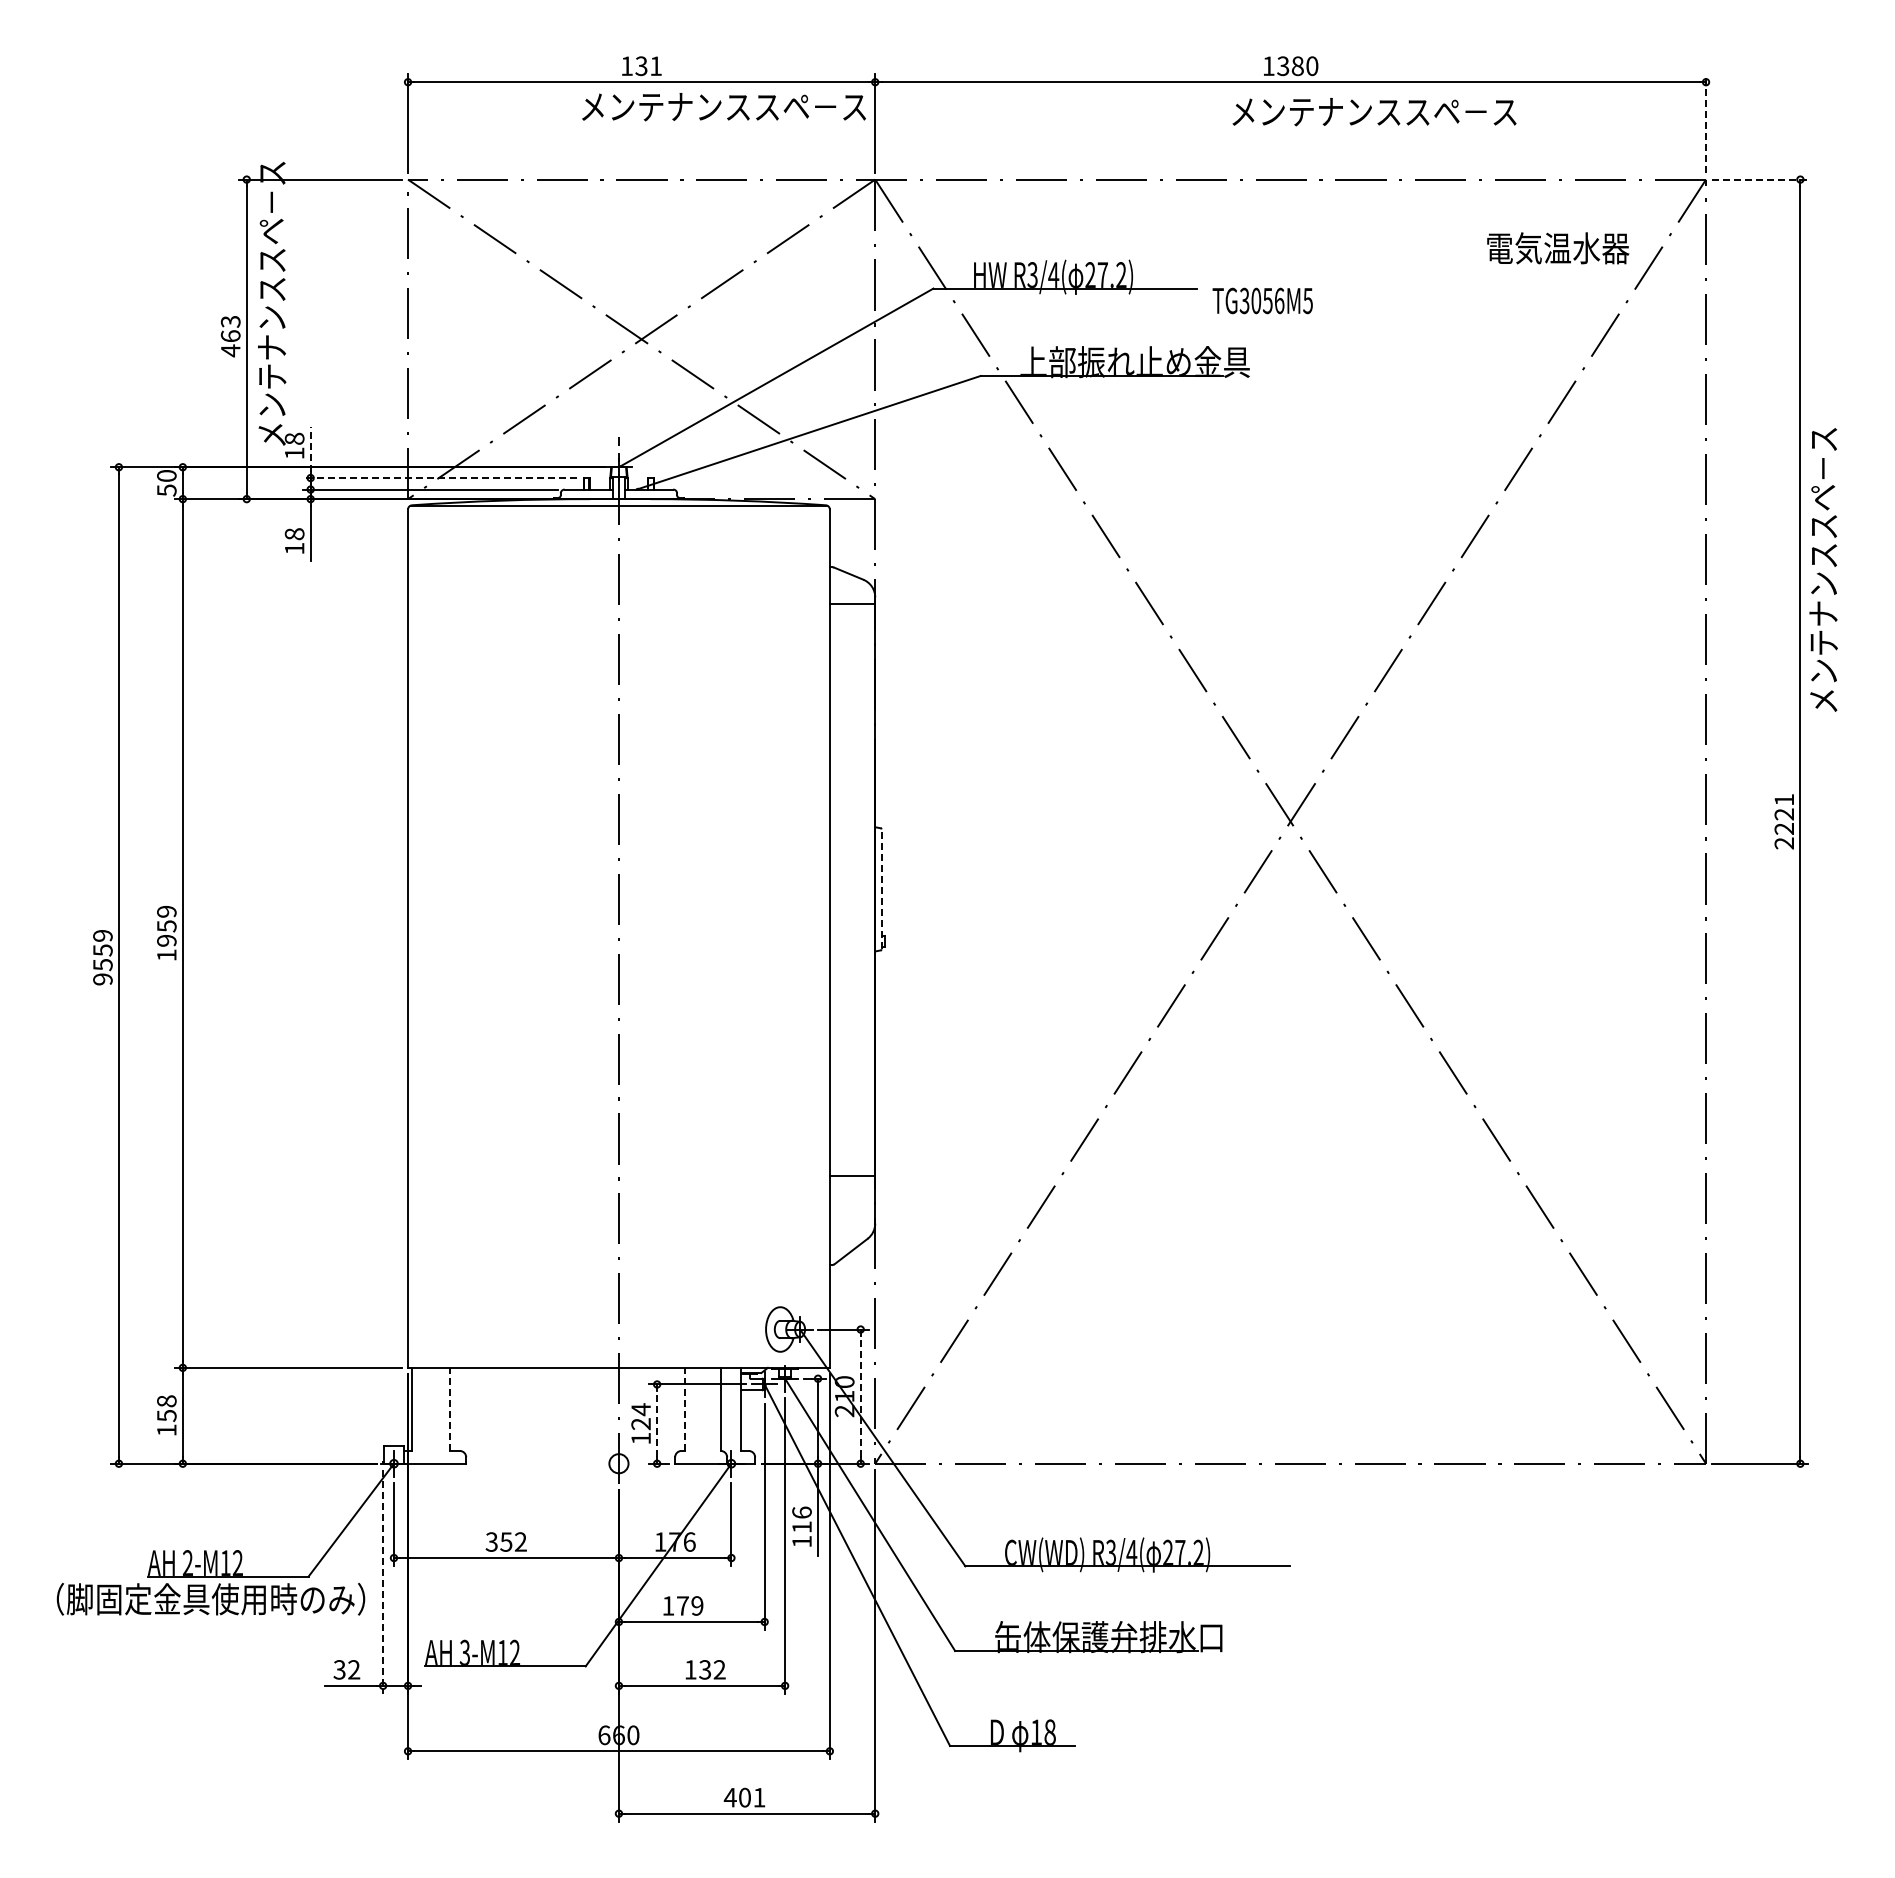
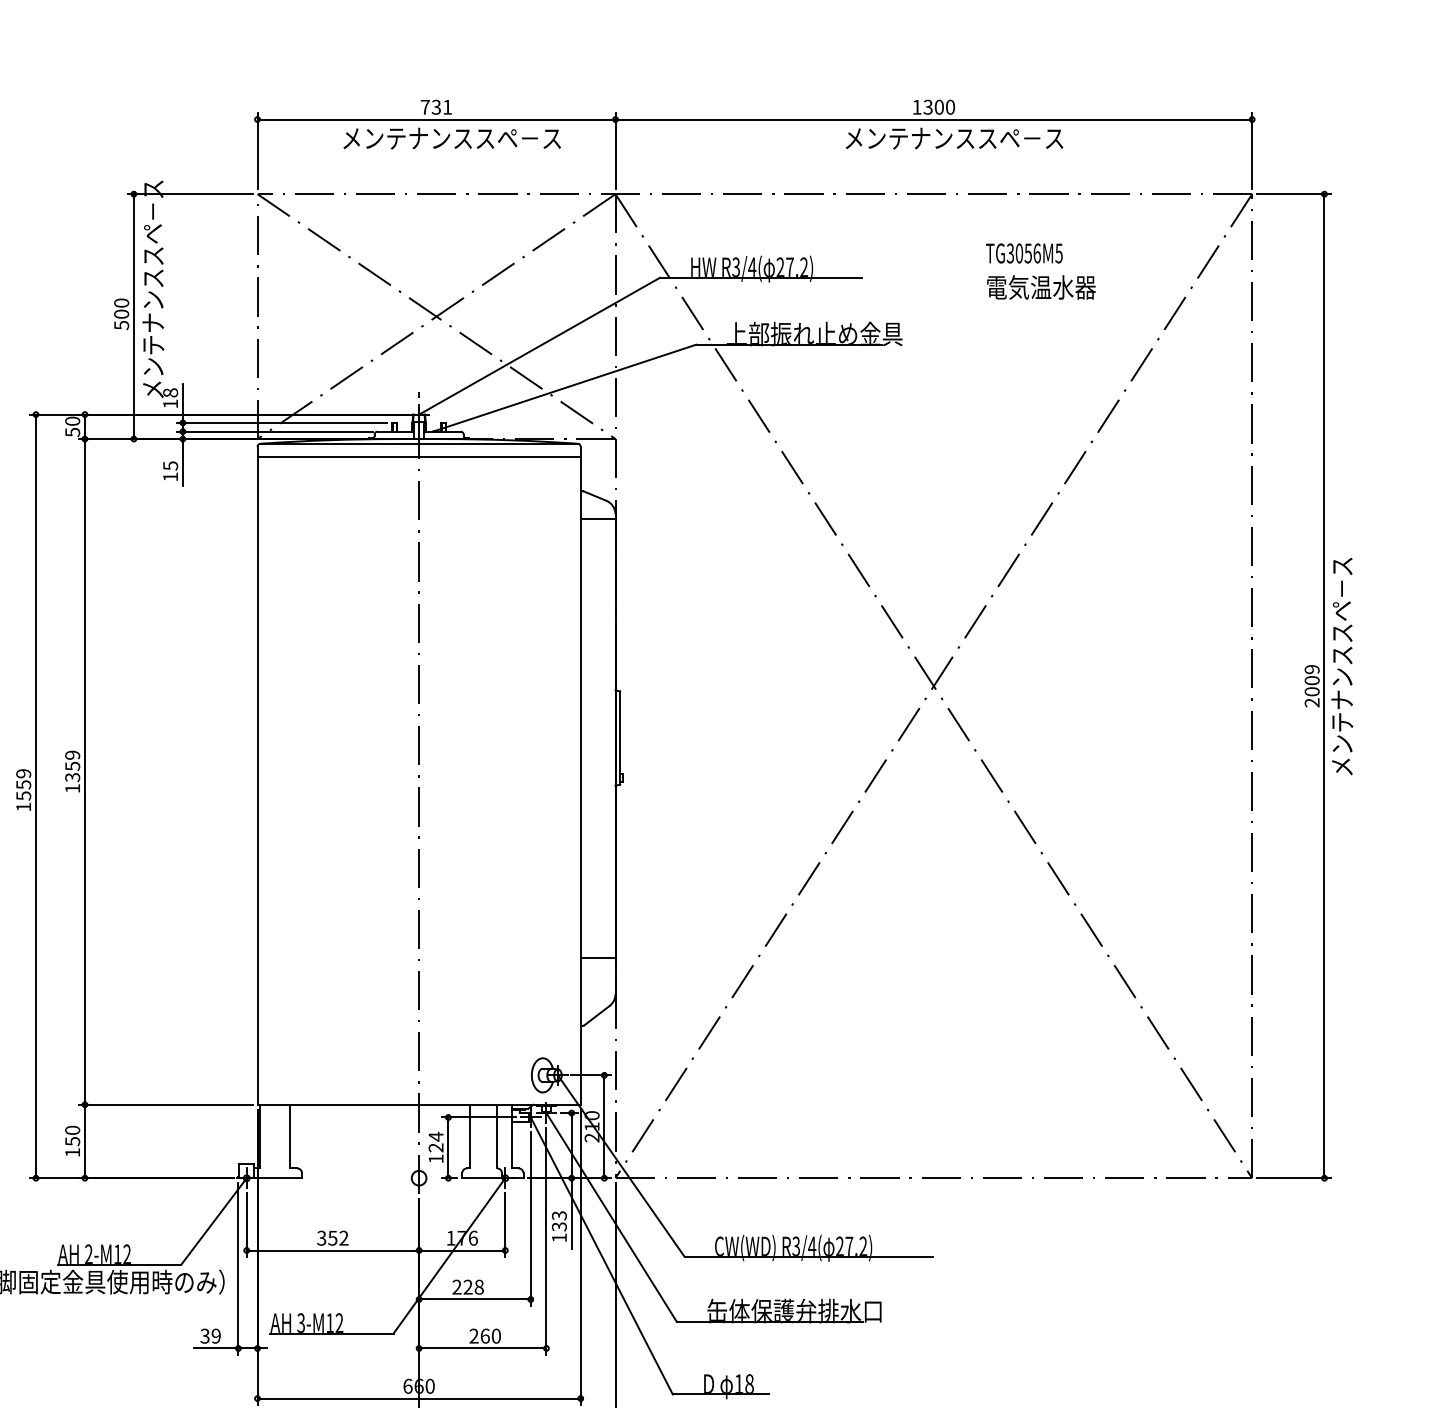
text: (627, 65) -> (425, 106), 131 -> 731
text: (1297, 66) -> (939, 107), 1380 -> 1300
text: (723, 107) -> (451, 138), moved
text: (1374, 112) -> (954, 138), moved
line: (1706, 123) -> (1252, 151), dashed -> solid
line: (1760, 179) -> (1293, 194), dashed -> solid
text: (1558, 248) -> (1041, 287), moved
text: (1262, 300) -> (1024, 253), moved
text: (230, 336) -> (121, 314), 463 -> 500
line: (310, 448) -> (182, 400), dashed -> solid
line: (439, 478) -> (281, 423), dashed -> solid
line: (618, 521) -> (418, 456), added
text: (294, 534) -> (170, 466), 18 -> 15
text: (1823, 569) -> (1342, 666), moved
text: (1784, 814) -> (1312, 680), 2221 -> 2009
line: (881, 888) -> (620, 737), dashed -> solid
text: (166, 940) -> (72, 777), 1959 -> 1359
text: (102, 979) -> (23, 807), 9559 -> 1559
line: (860, 1396) -> (604, 1126), dashed -> solid
text: (166, 1401) -> (72, 1130), 158 -> 150
line: (450, 1409) -> (290, 1136), dashed -> solid
line: (685, 1409) -> (470, 1136), dashed -> solid
line: (657, 1423) -> (448, 1147), dashed -> solid
text: (801, 1519) -> (559, 1220), 116 -> 133
line: (383, 1581) -> (238, 1268), dashed -> solid
text: (682, 1605) -> (467, 1286), 179 -> 228
text: (354, 1669) -> (216, 1335), 32 -> 39
text: (704, 1669) -> (484, 1335), 132 -> 260

